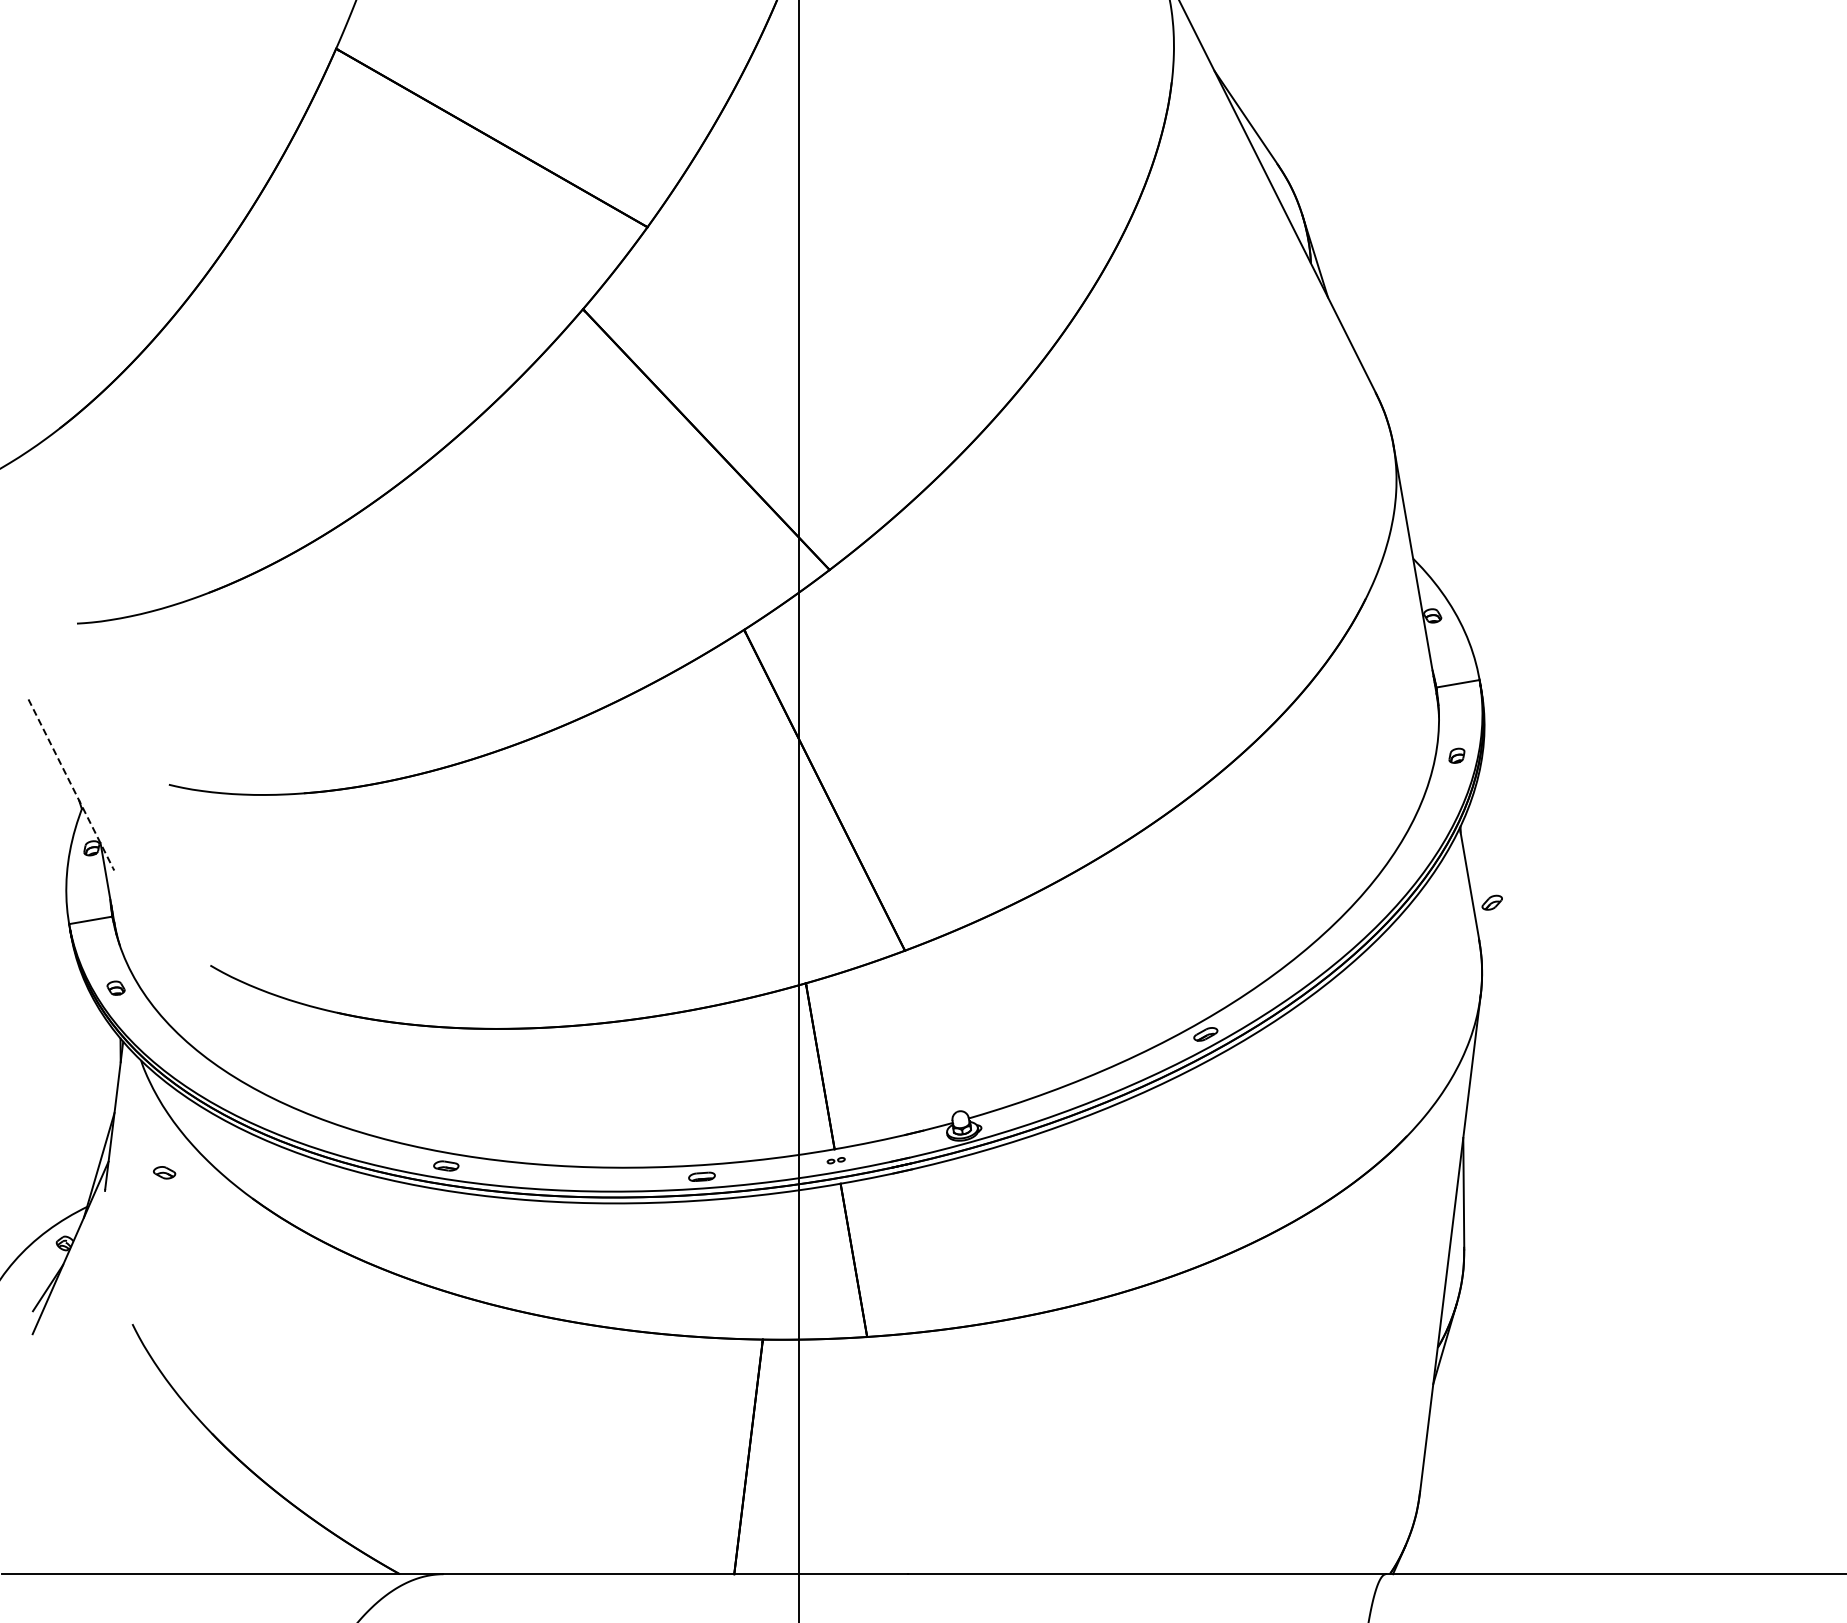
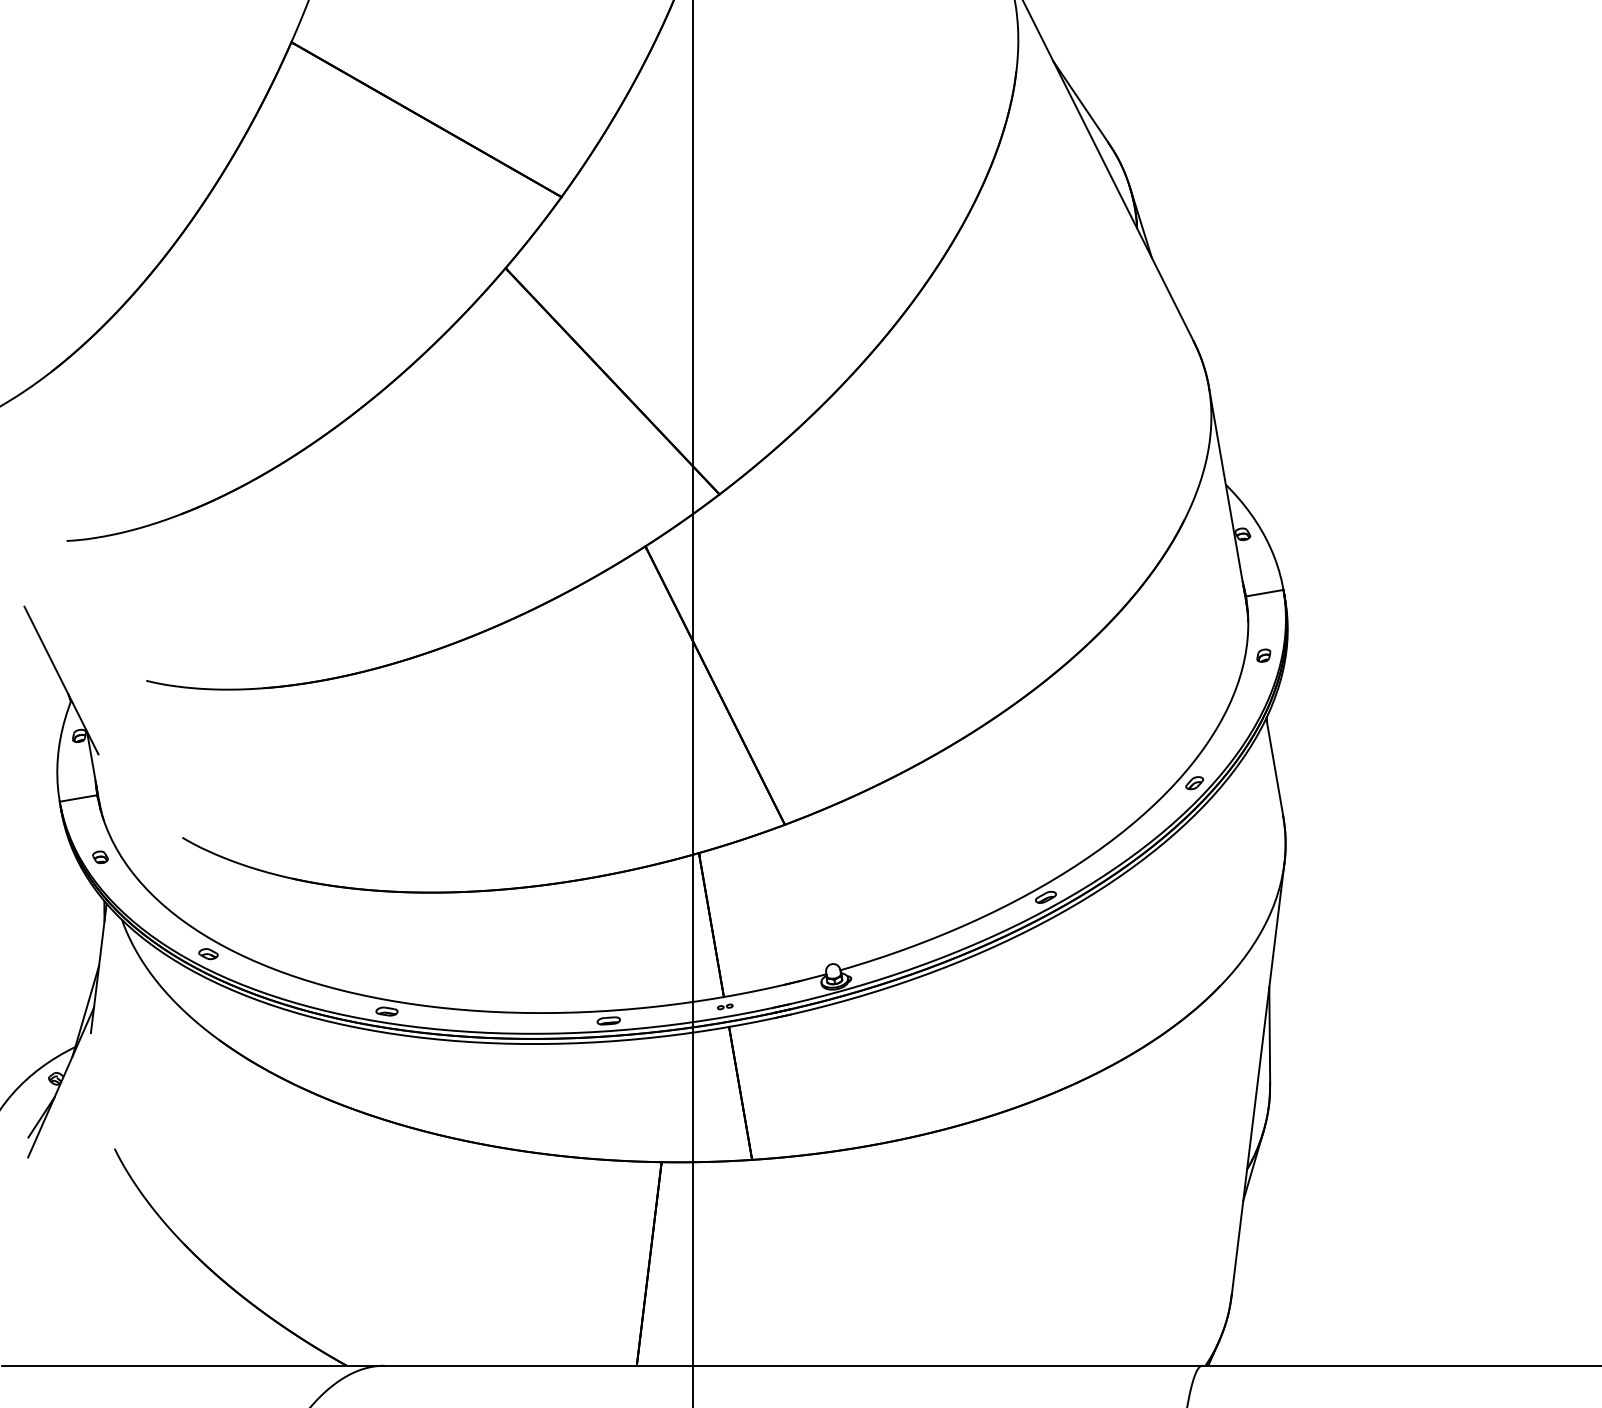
line: (70, 784) -> (60, 680), dashed -> solid
part: (1491, 902) -> (1194, 782), moved
part: (164, 1172) -> (208, 953), moved

